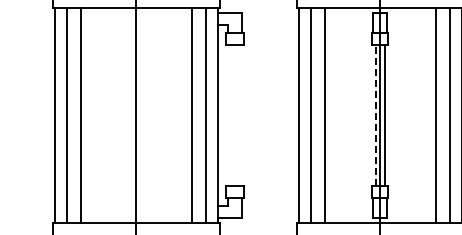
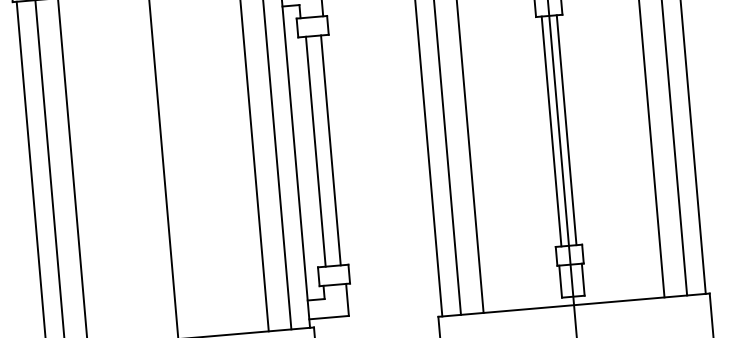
line: (230, 115) -> (316, 151), added
line: (239, 115) -> (330, 150), added
line: (375, 115) -> (551, 131), dashed -> solid

